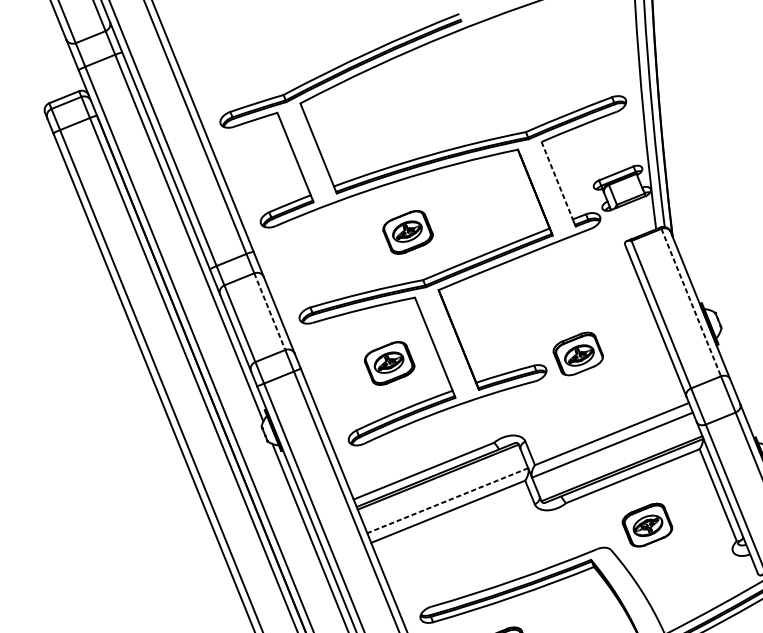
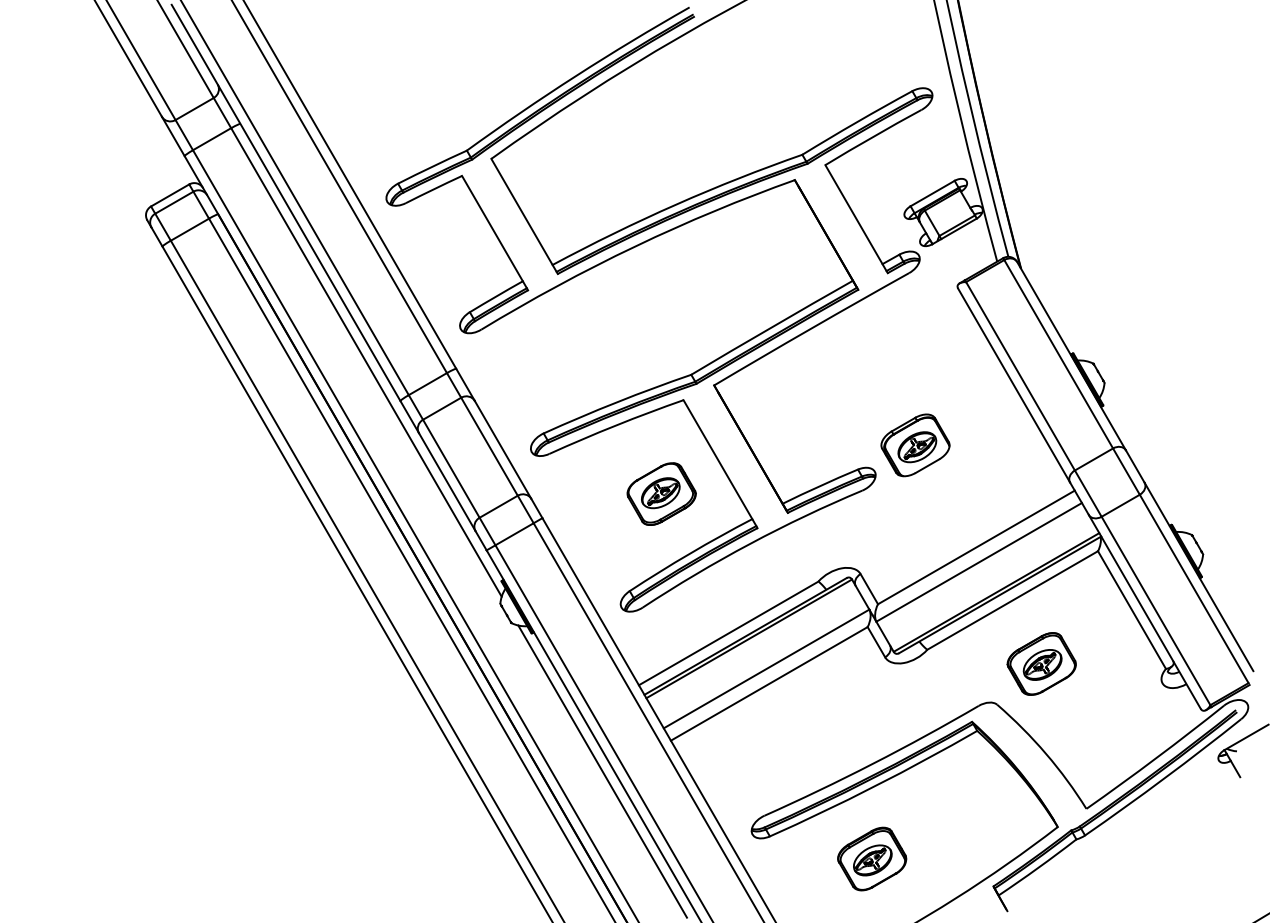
line: (557, 181) -> (854, 215), dashed -> solid
part: (407, 231) -> (661, 312), removed
line: (691, 302) -> (1058, 354), dashed -> solid
line: (269, 311) -> (489, 446), dashed -> solid
line: (447, 500) -> (766, 668), dashed -> solid

